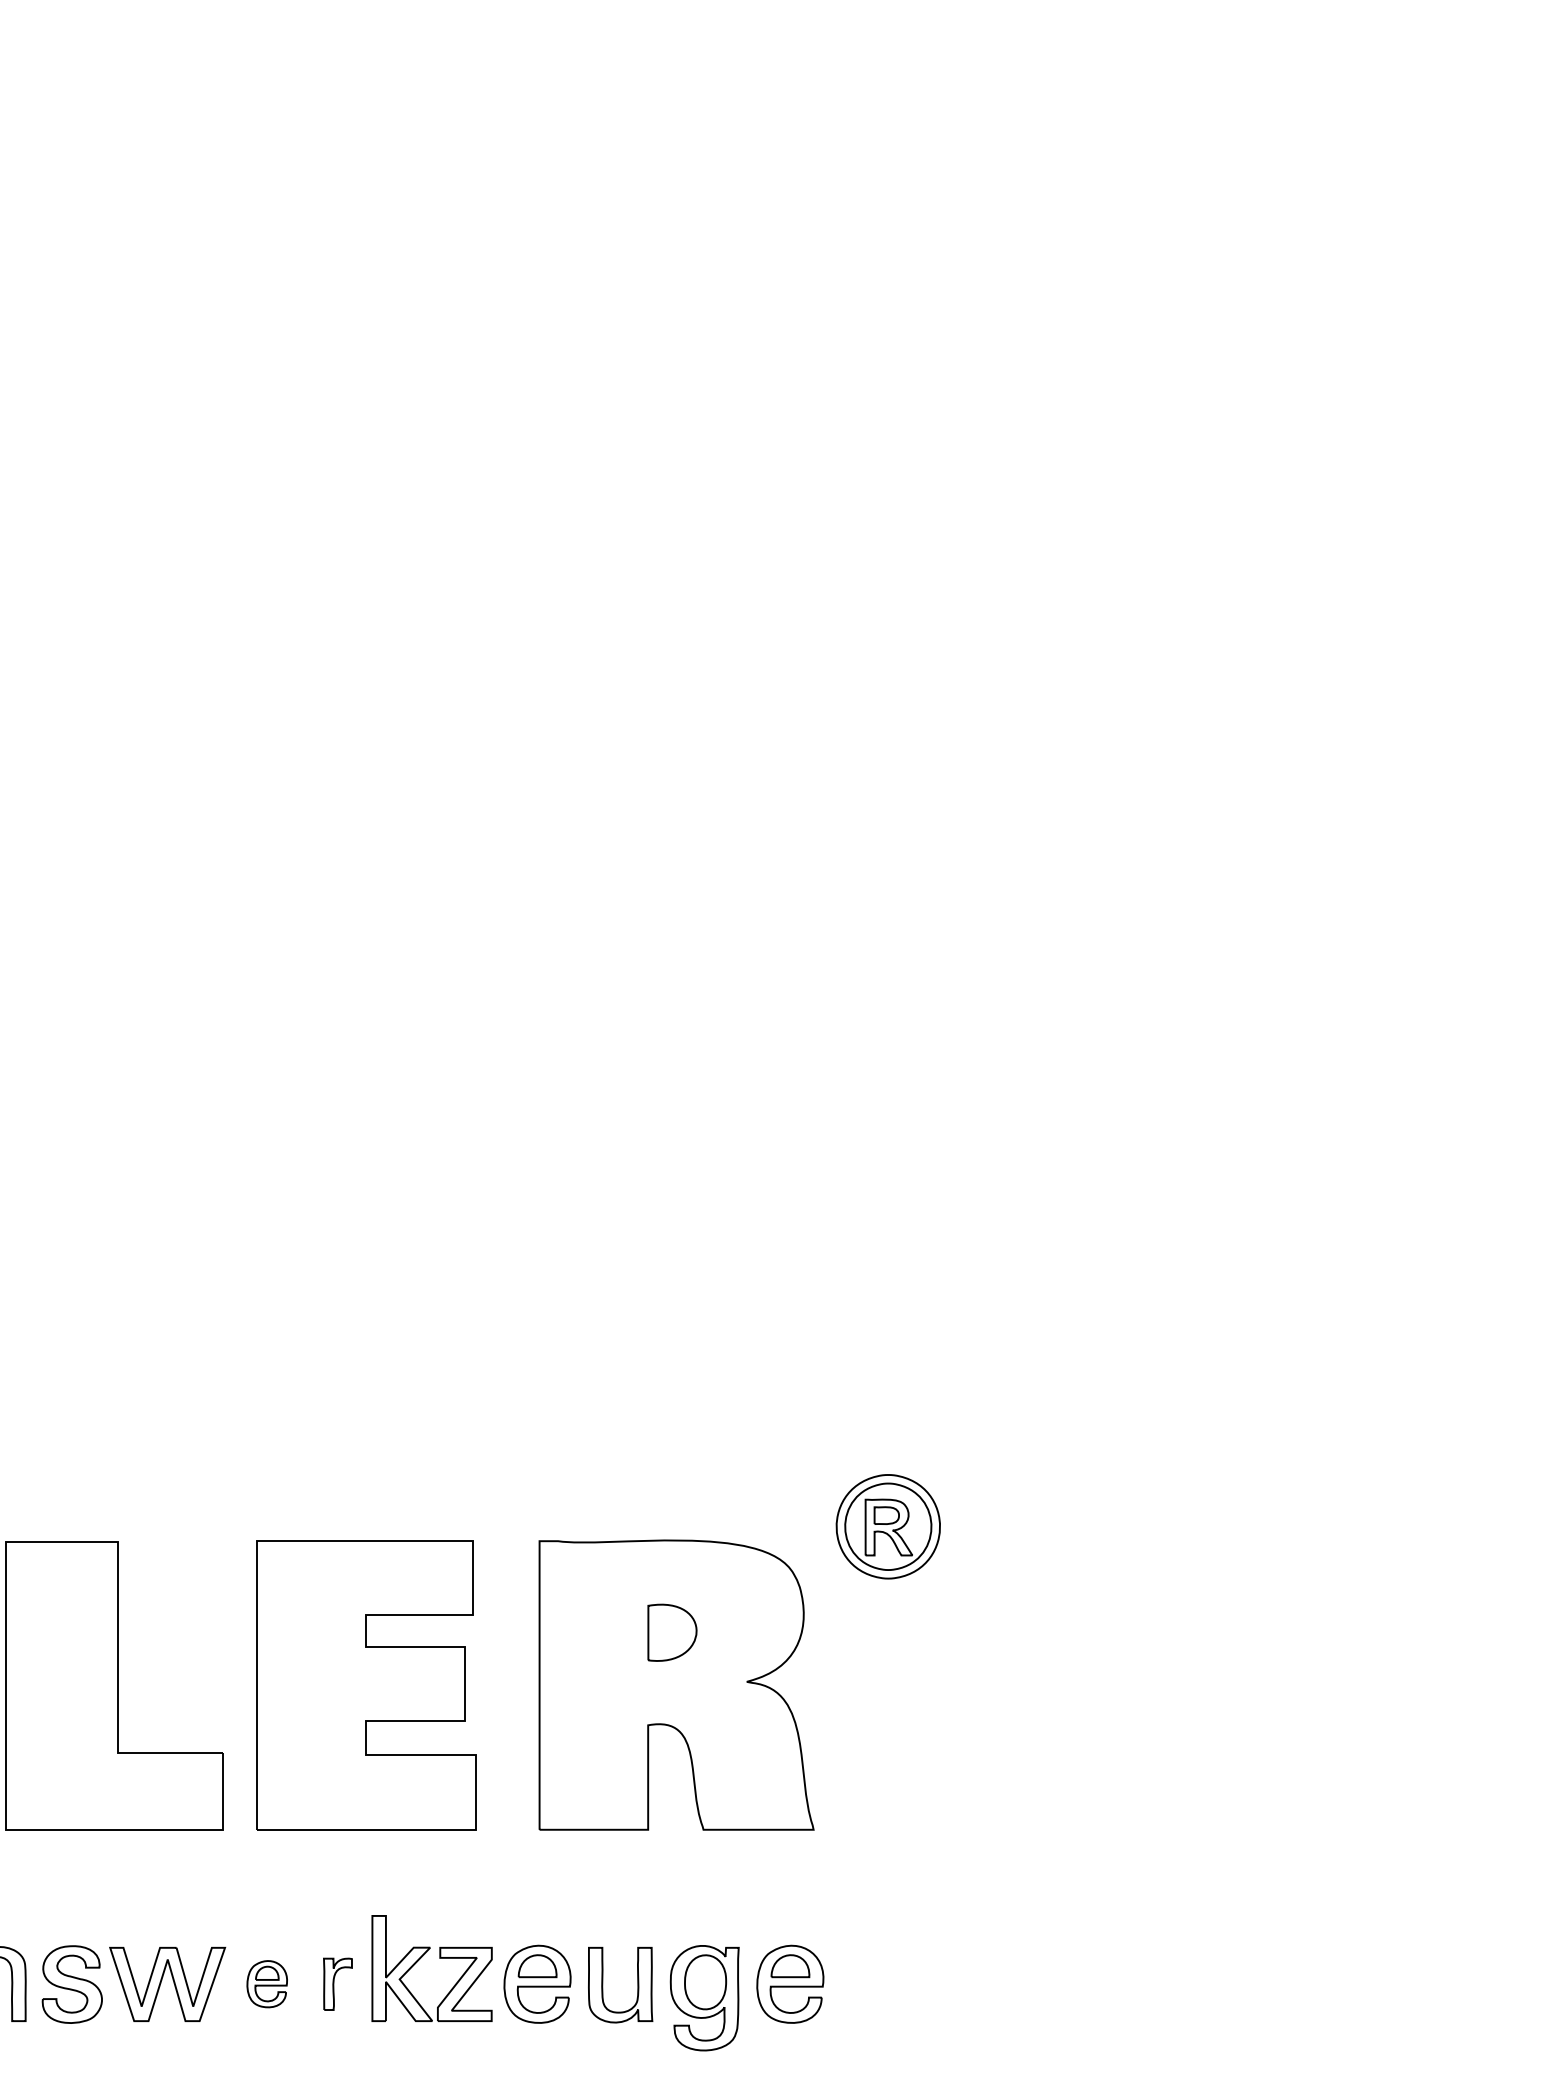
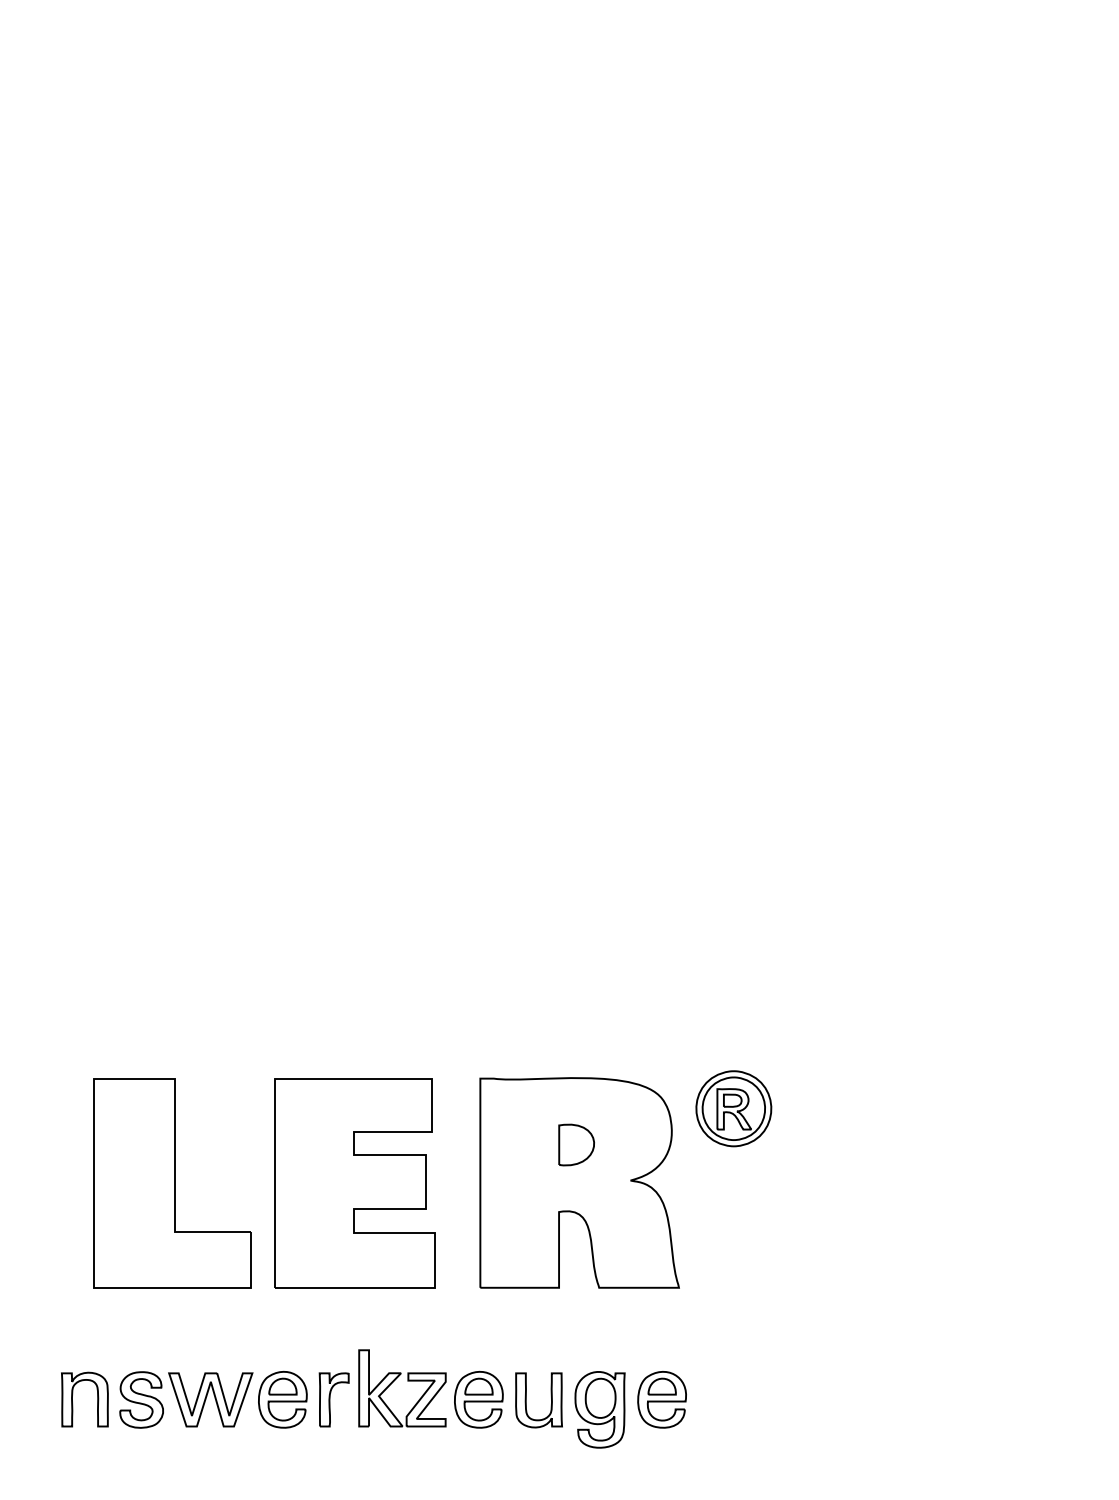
part: (887, 1526) -> (733, 1108), moved
part: (267, 1983) -> (283, 1399), size x1.67
part: (337, 1983) -> (333, 1399), size x1.43

